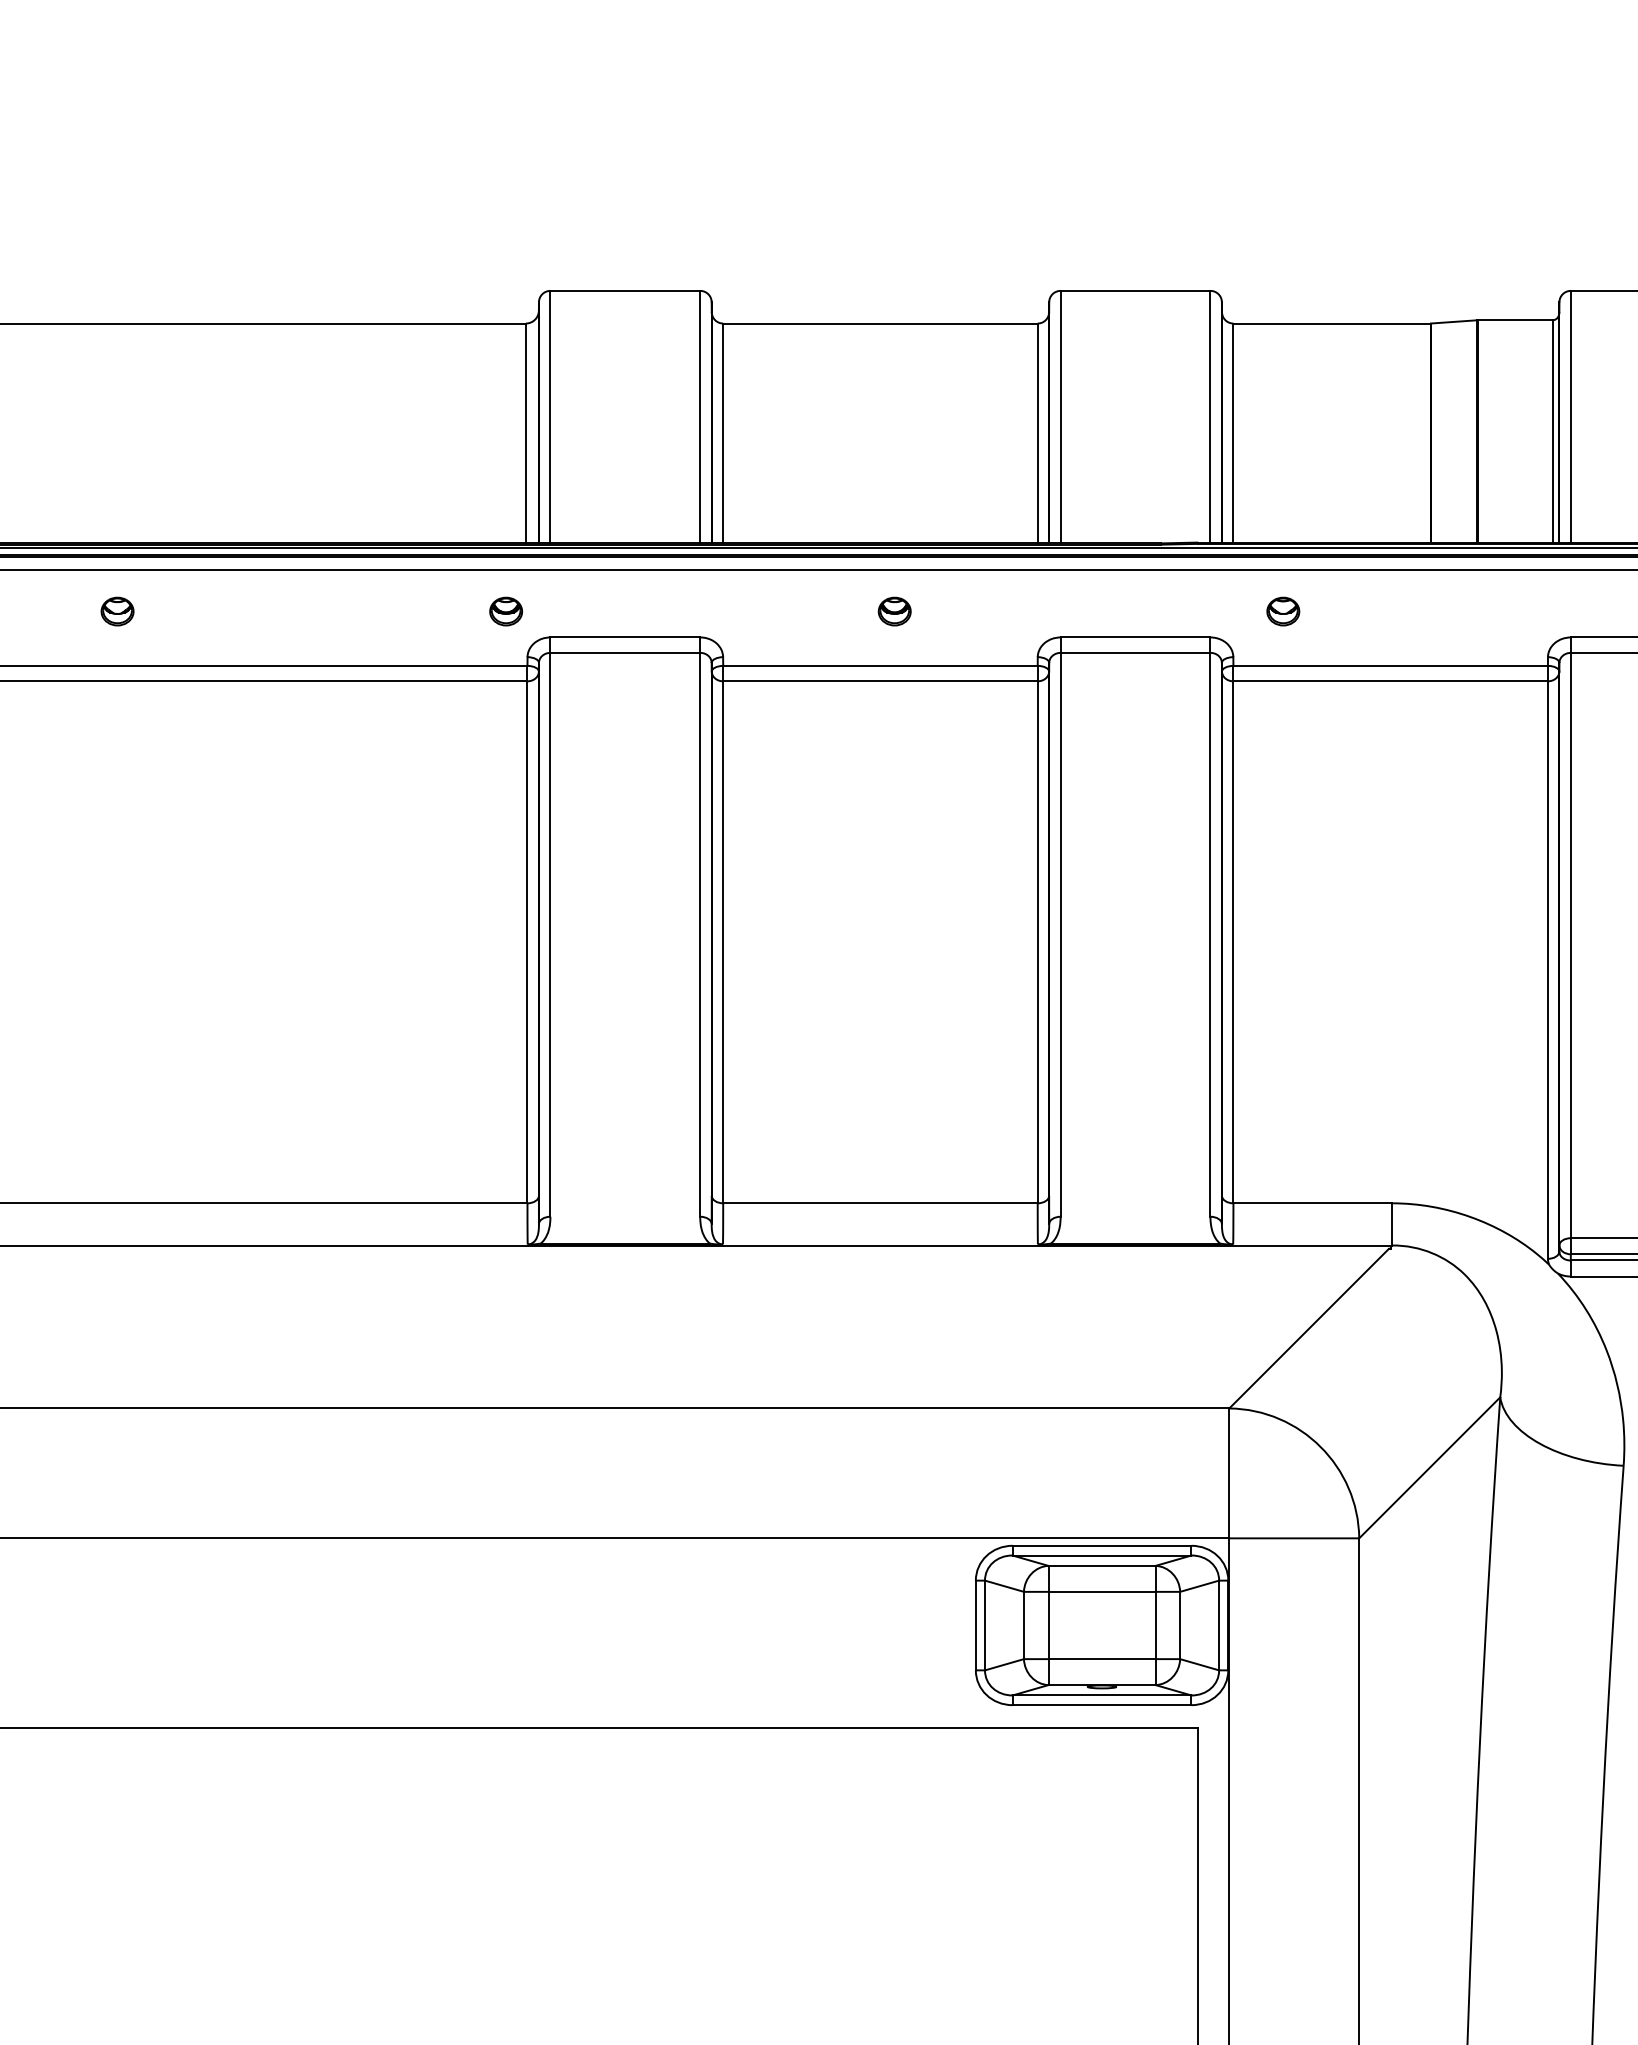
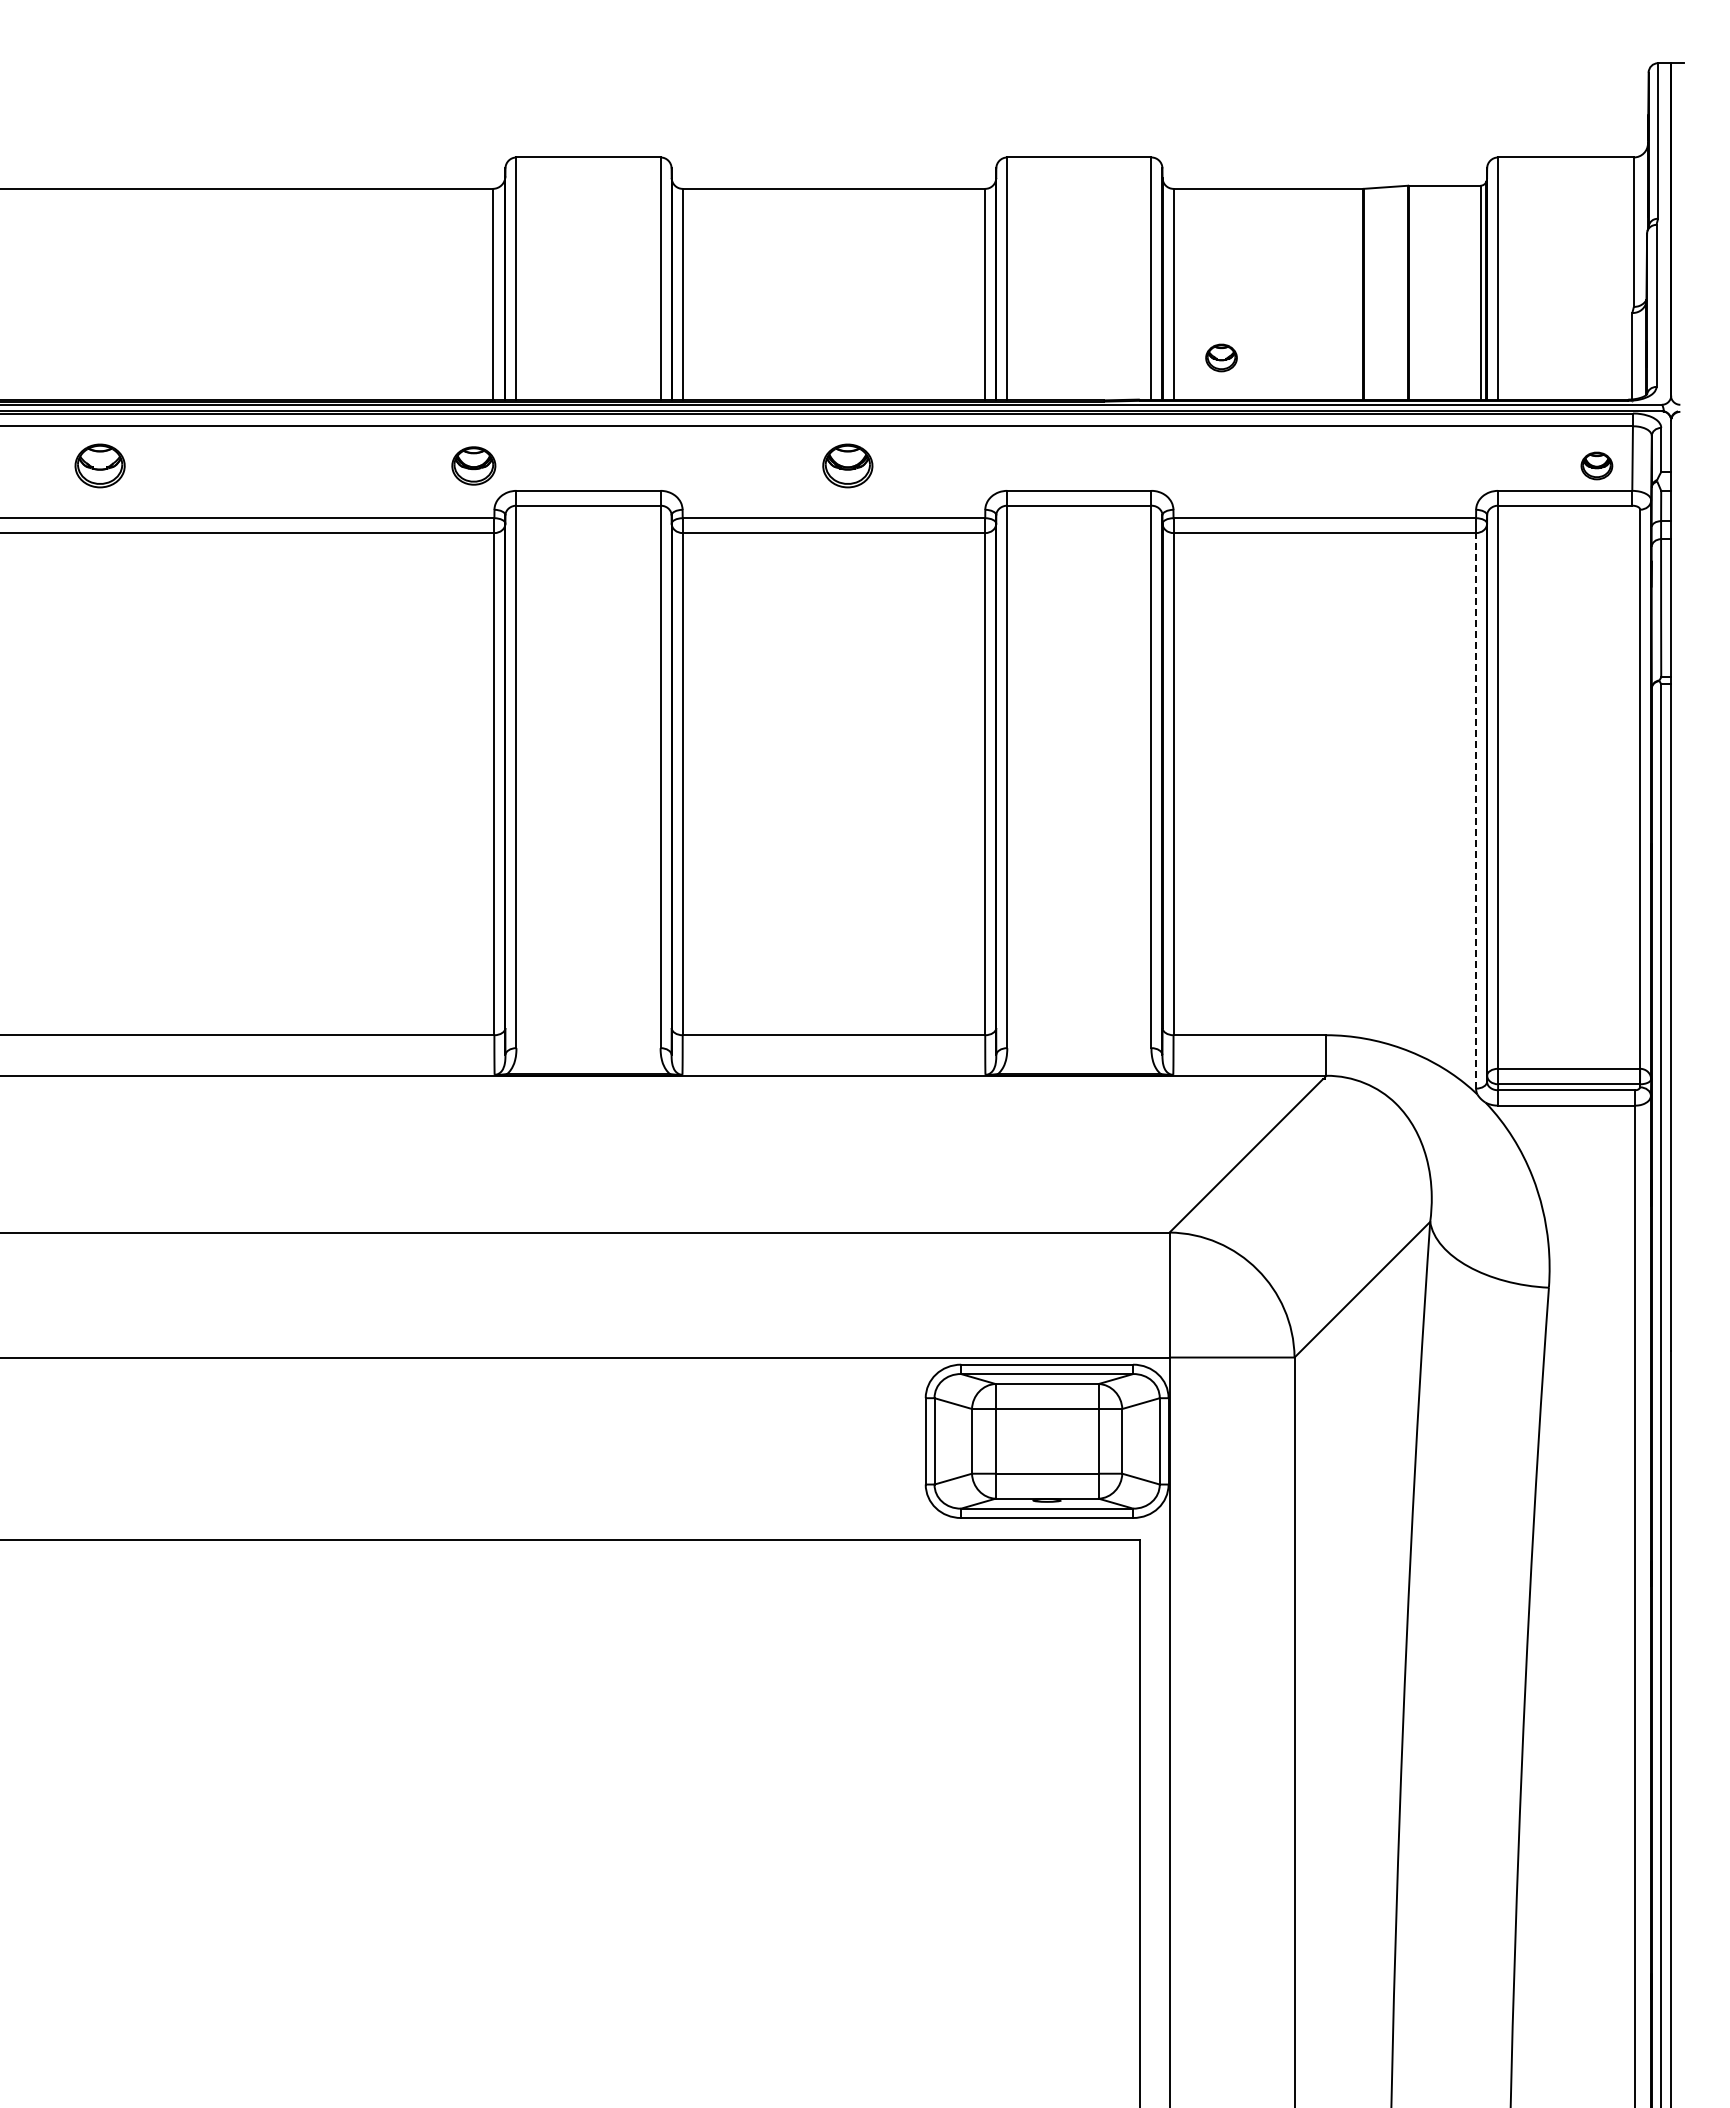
part: (116, 611) -> (99, 465), size x1.6
part: (505, 611) -> (473, 465), size x1.4
part: (894, 611) -> (847, 465), size x1.6
part: (1283, 611) -> (1221, 357), moved
line: (1548, 969) -> (1476, 810), solid -> dashed

